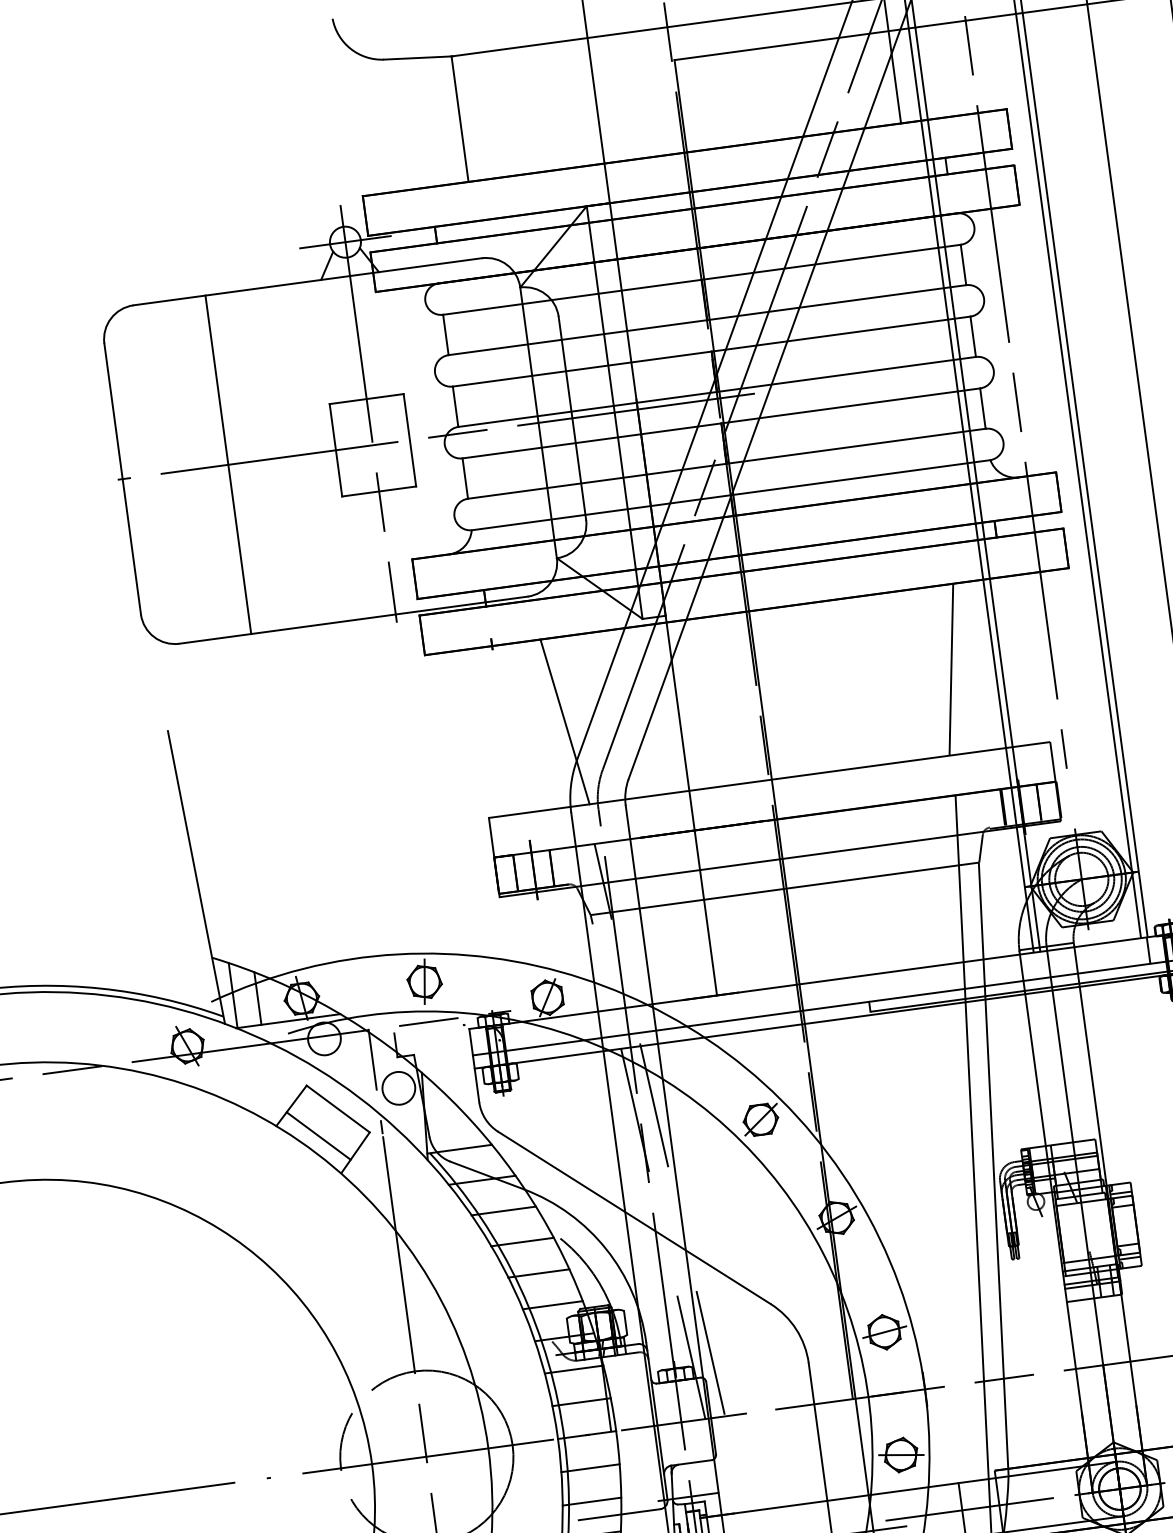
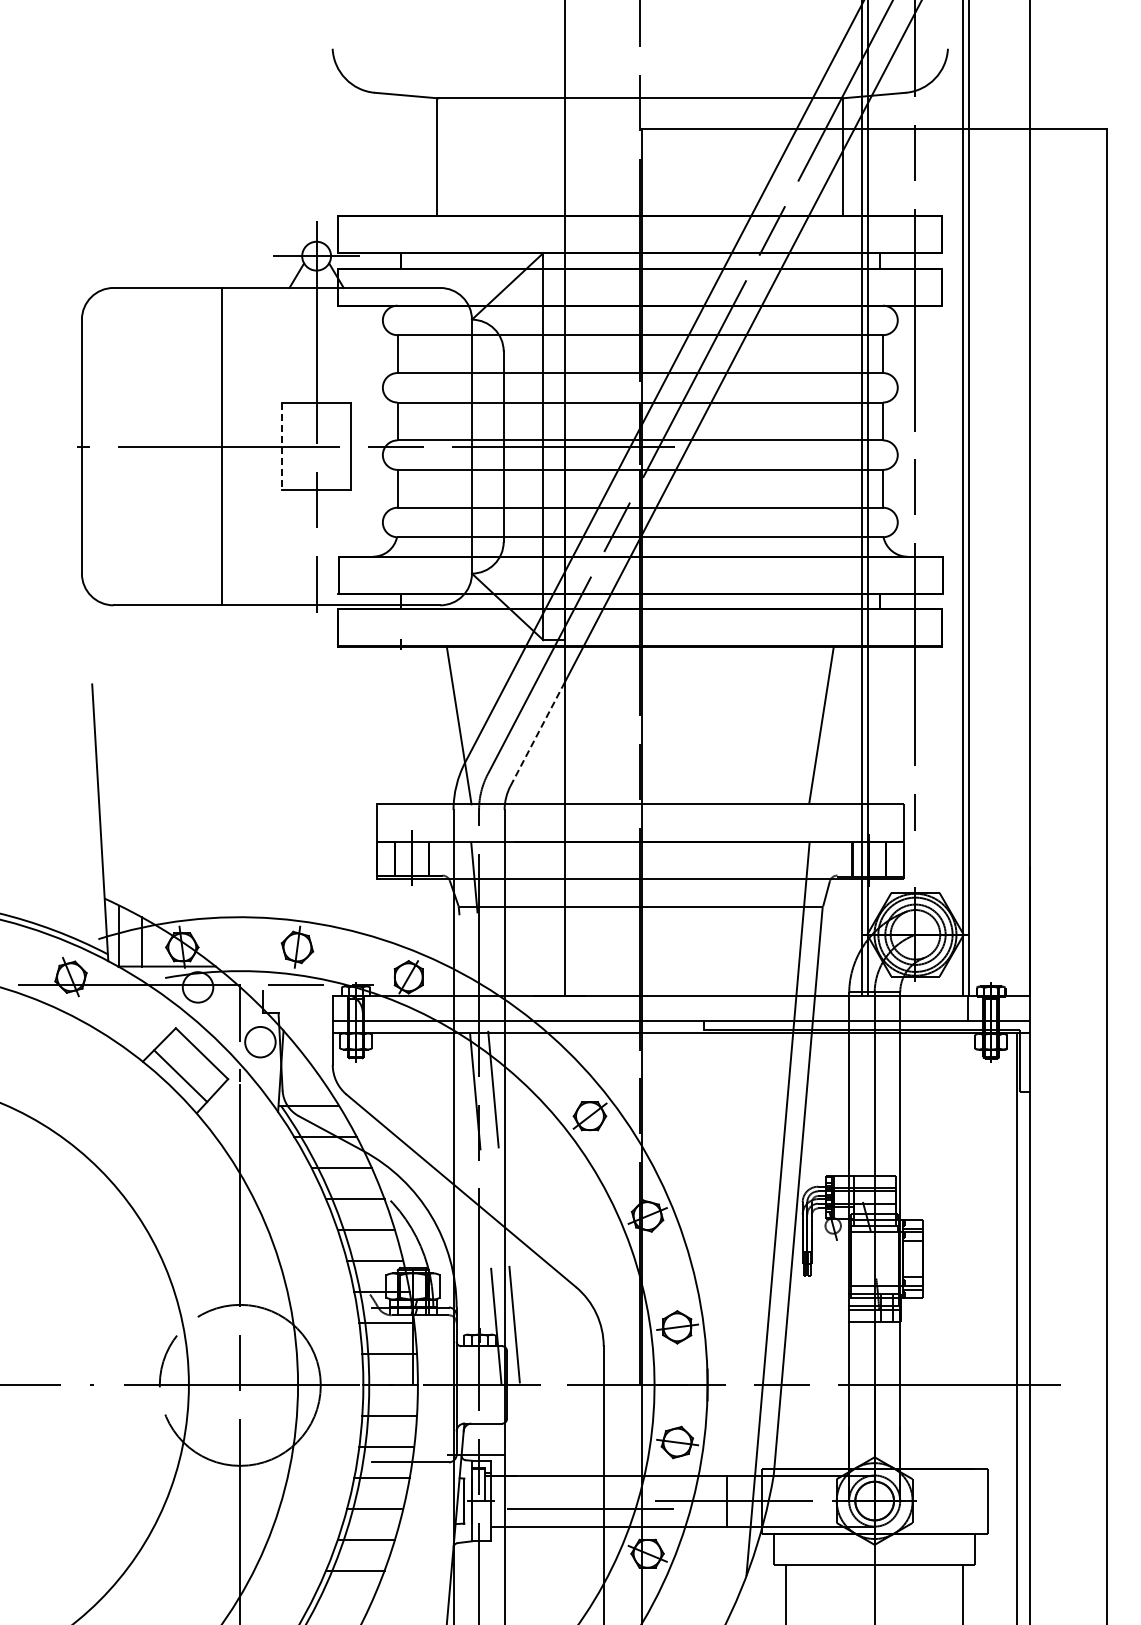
line: (335, 451) -> (281, 447), solid -> dashed
line: (228, 464) -> (222, 446), moved
line: (649, 720) -> (537, 734), solid -> dashed

